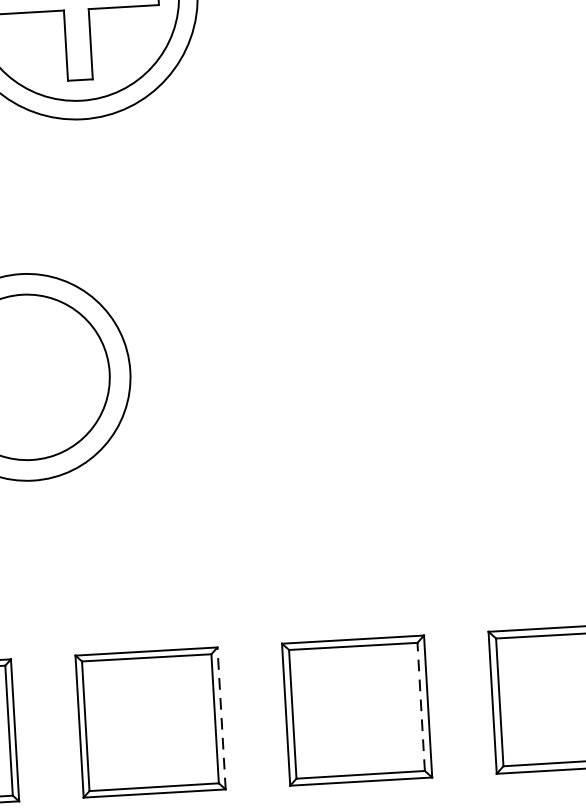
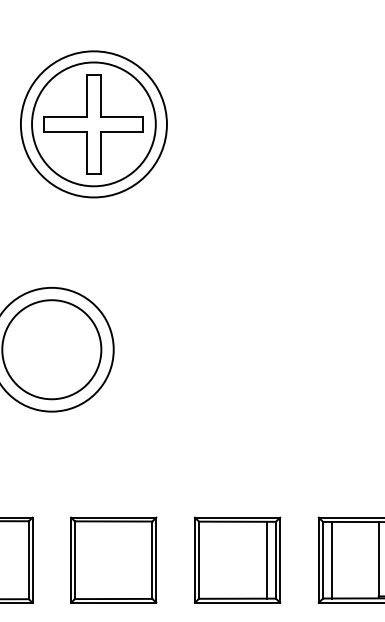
line: (513, 700) -> (331, 559), added
line: (420, 705) -> (275, 559), dashed -> solid
line: (406, 706) -> (267, 559), added
line: (221, 718) -> (156, 560), dashed -> solid

